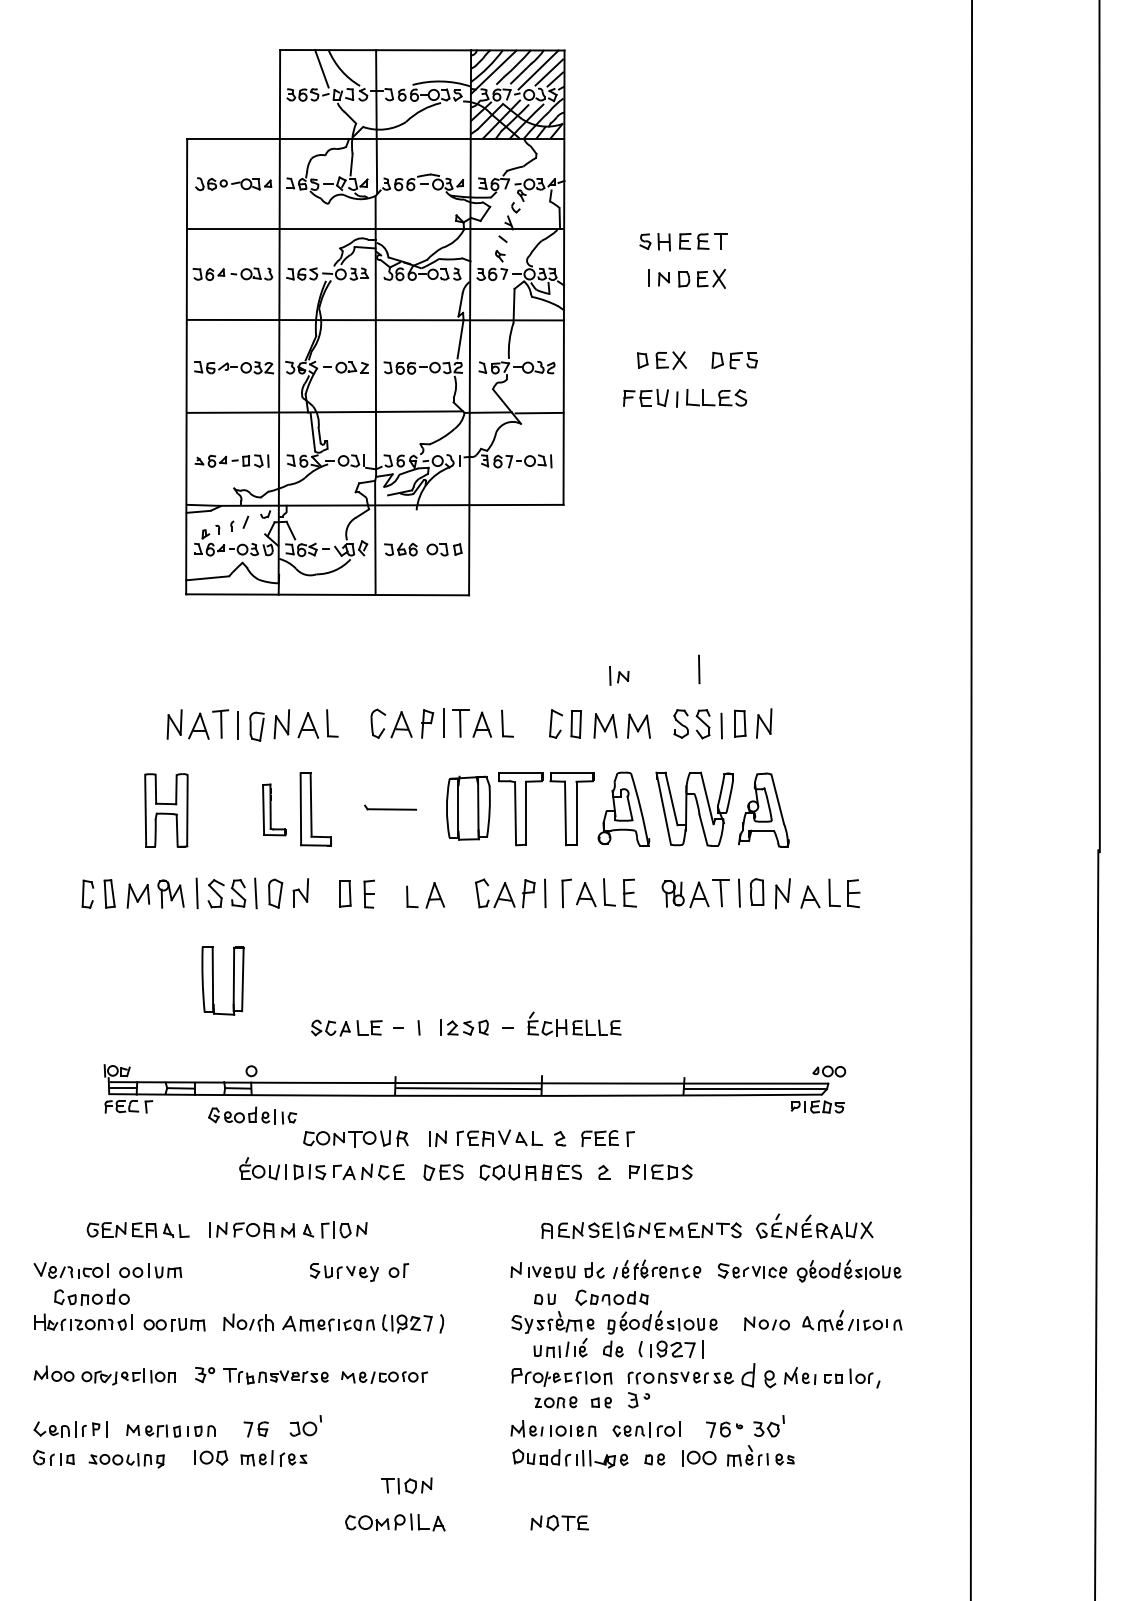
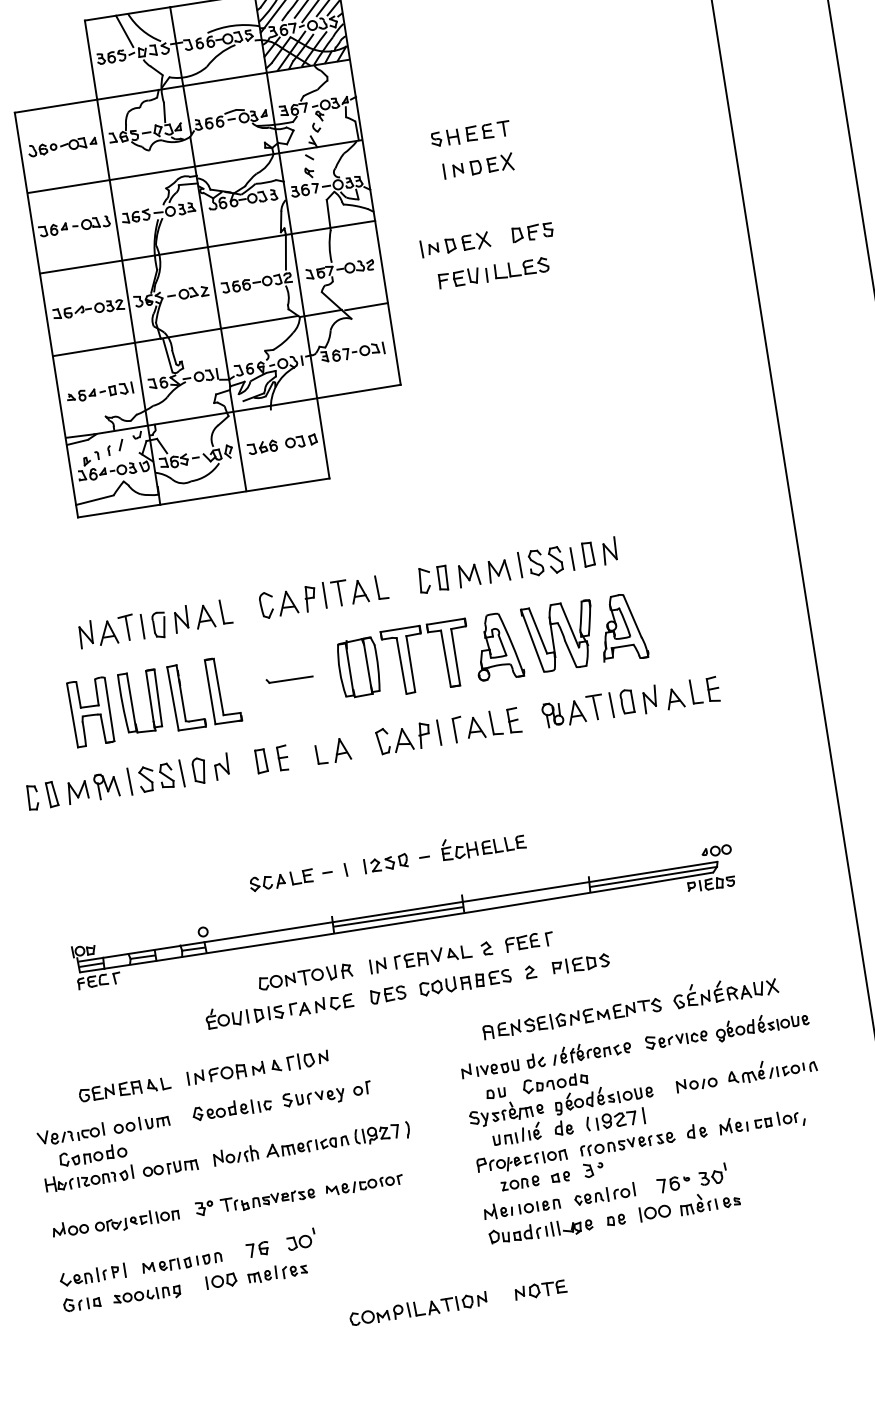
line: (699, 669) -> (520, 565), moved
part: (619, 675) -> (430, 247), moved
part: (274, 809) -> (186, 696), size x1.43
part: (213, 980) -> (132, 703), moved
part: (252, 1115) -> (232, 1108), moved
part: (758, 1375) -> (696, 1130), size x0.62
part: (406, 1485) -> (463, 1301), moved

